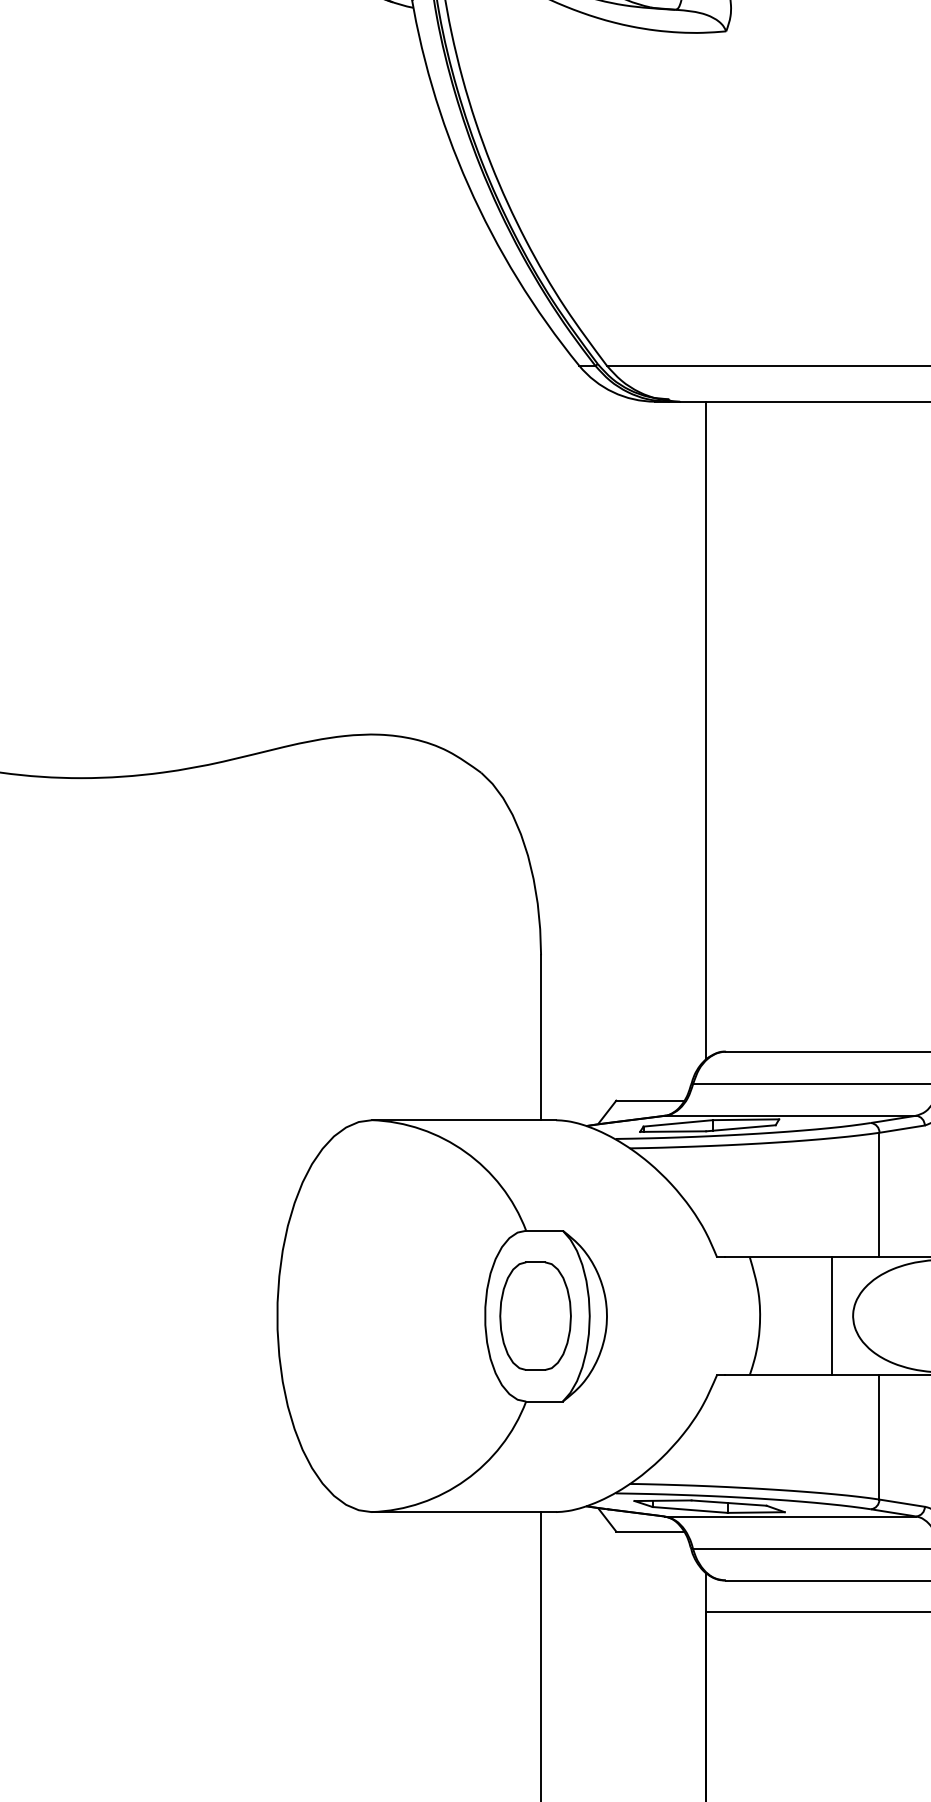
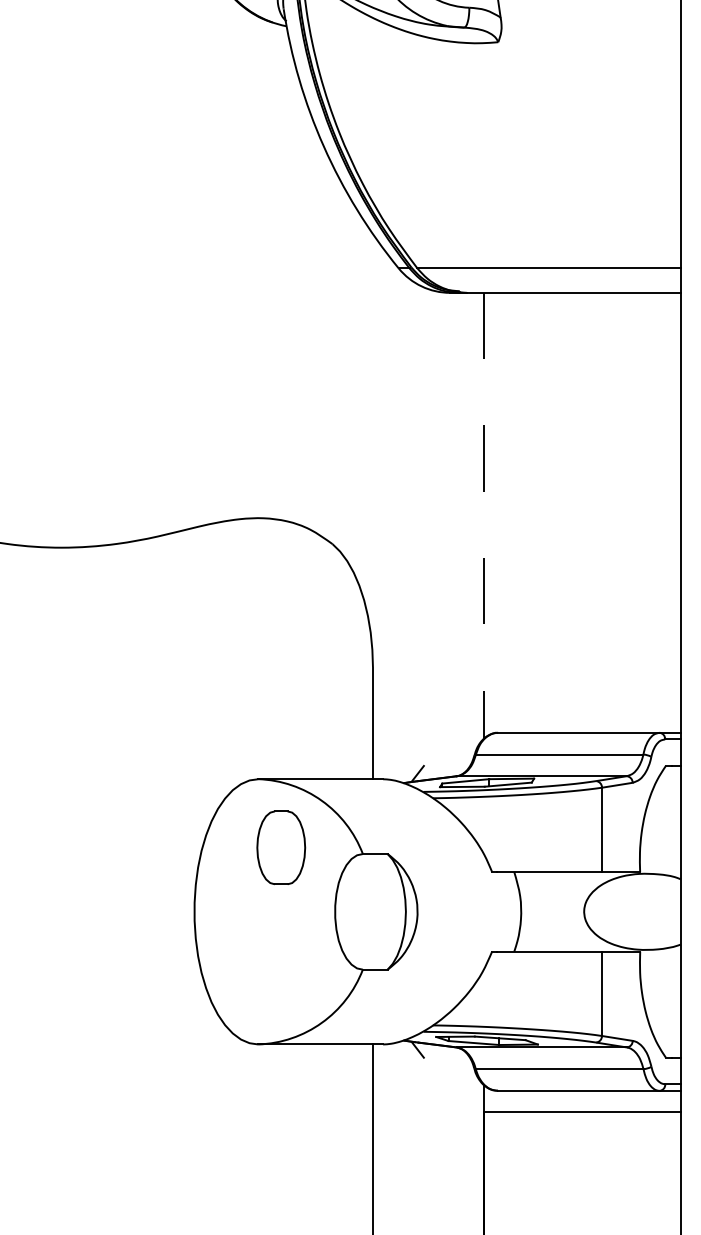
line: (705, 730) -> (484, 515), solid -> dashed
line: (649, 1099) -> (446, 765), removed
part: (535, 1315) -> (281, 847), moved
line: (831, 1315) -> (569, 911), removed
line: (648, 1531) -> (445, 1057), removed

